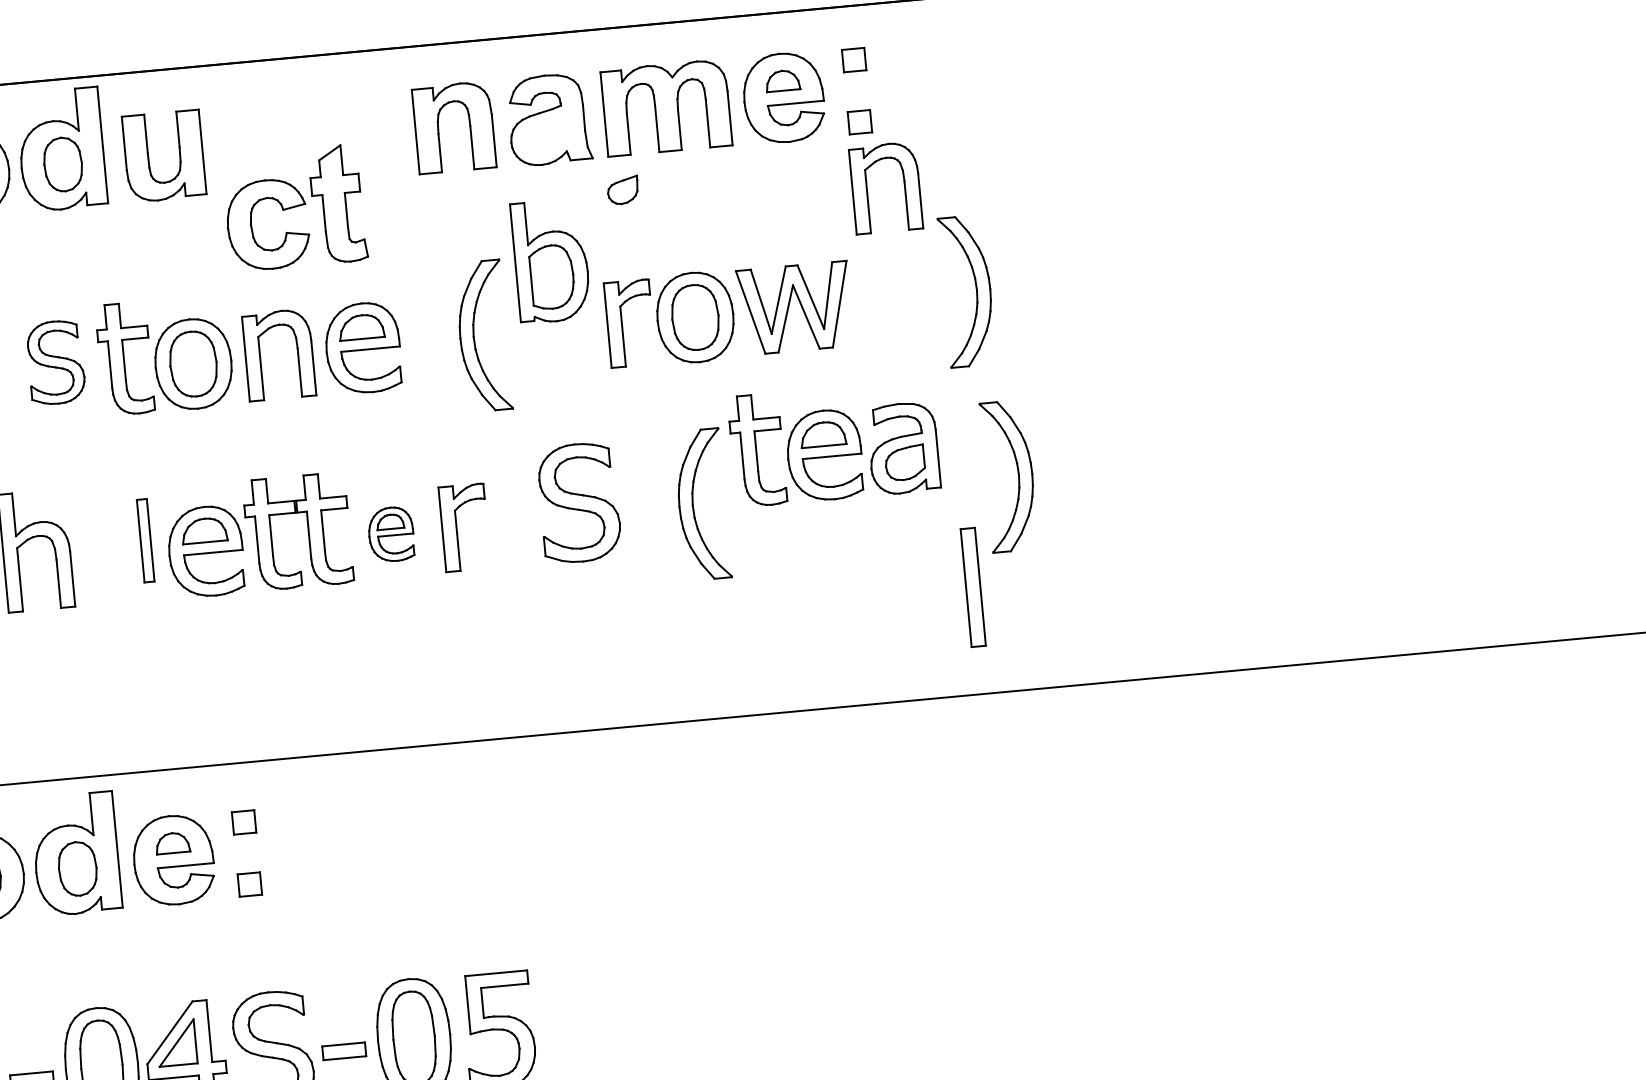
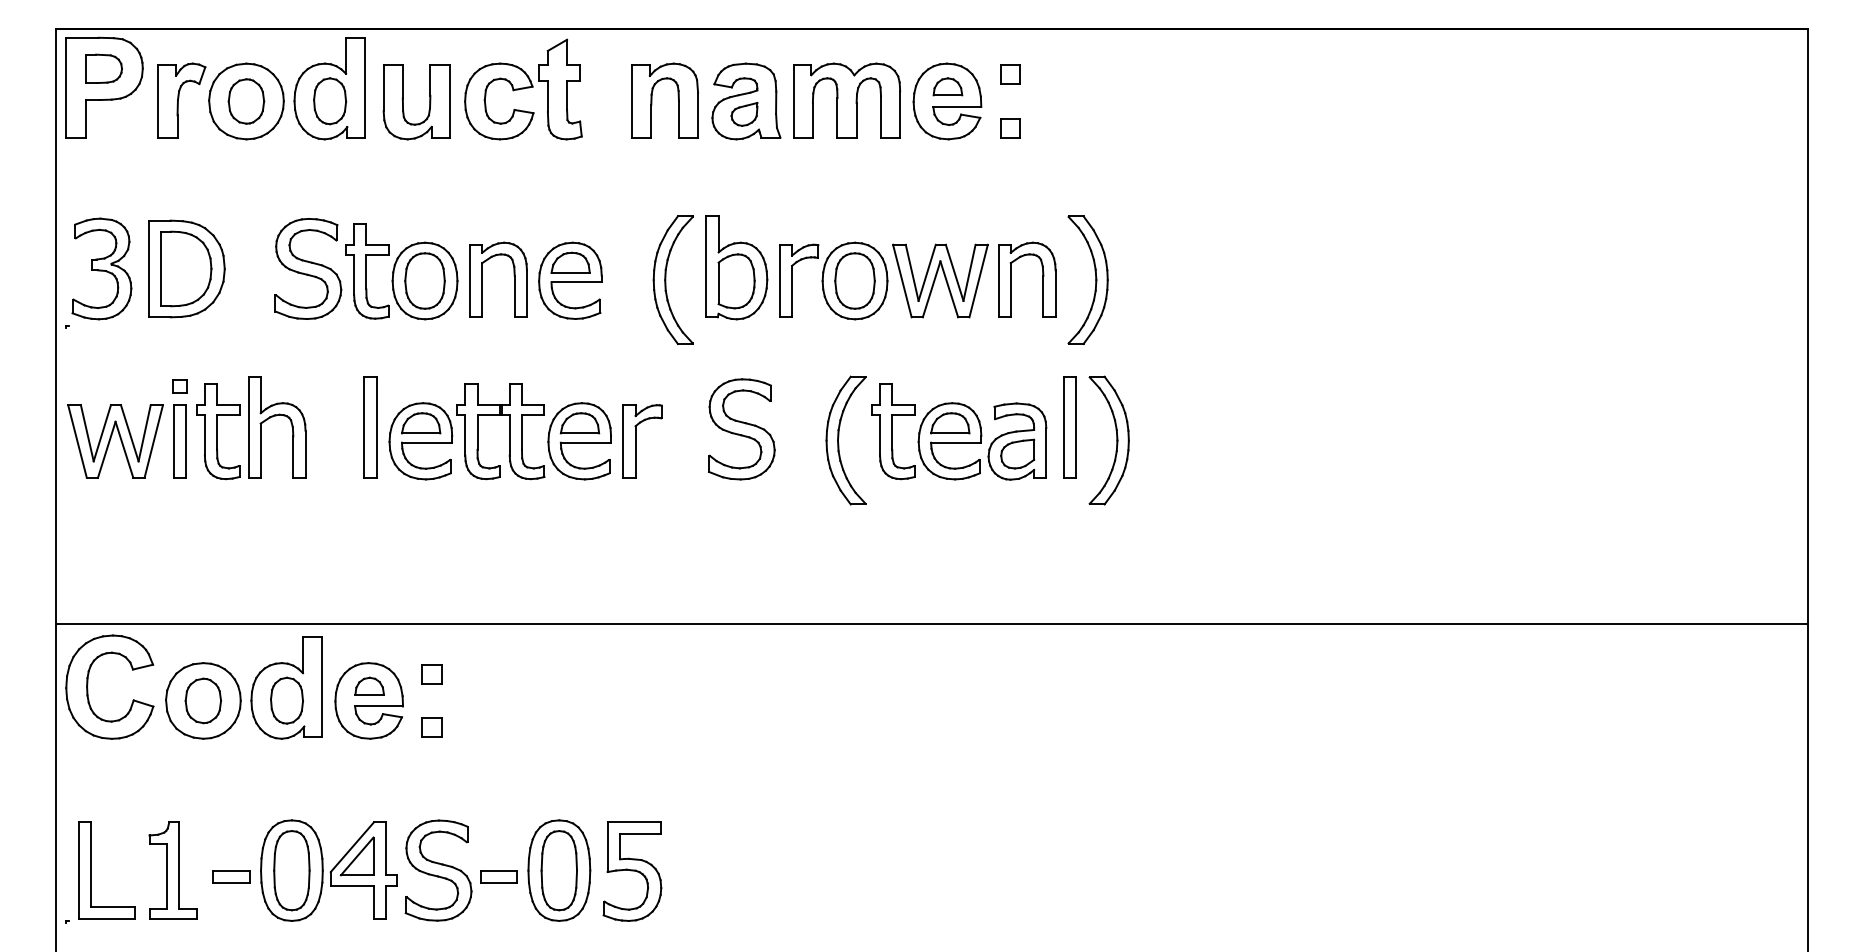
part: (903, 185) -> (1042, 279), moved
part: (622, 190) -> (744, 114), moved
part: (294, 208) -> (523, 89), moved
part: (550, 260) -> (736, 267), moved
part: (56, 362) -> (308, 268), size x1.43
part: (834, 442) -> (959, 431), moved
part: (391, 534) -> (579, 441), size x1.67
part: (145, 540) -> (370, 427), size x1.43
part: (972, 587) -> (1069, 427), moved

